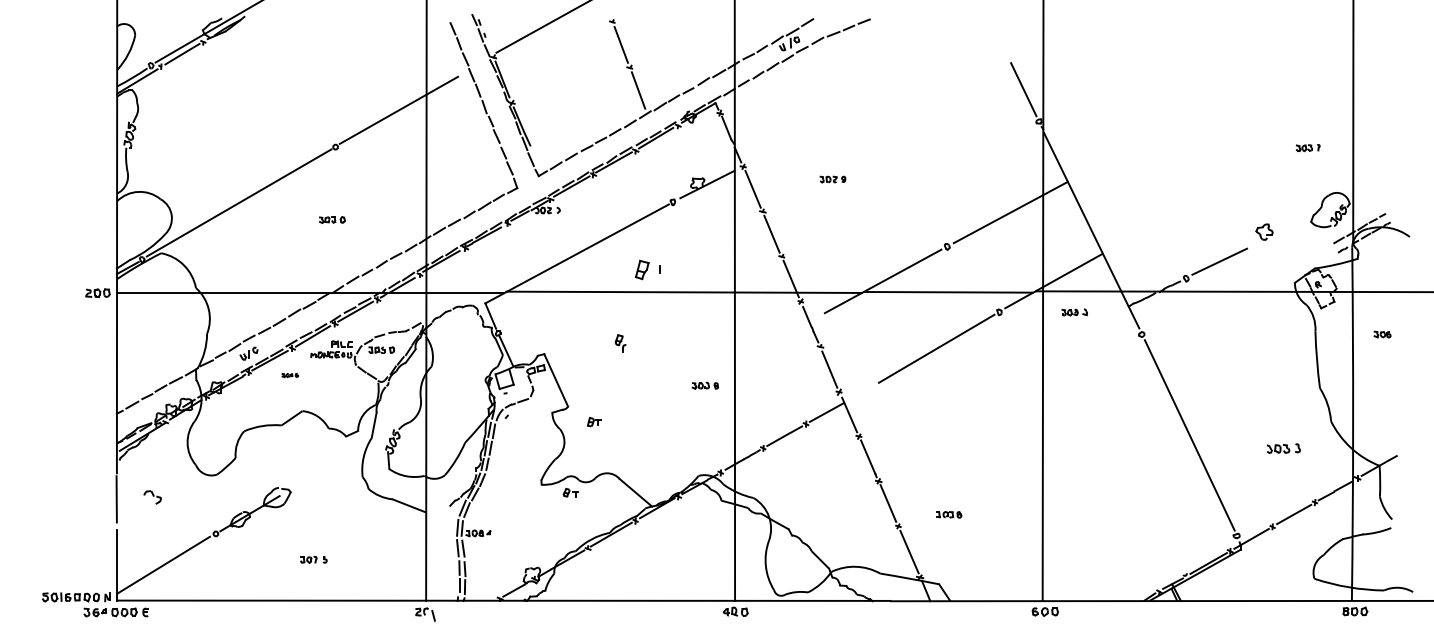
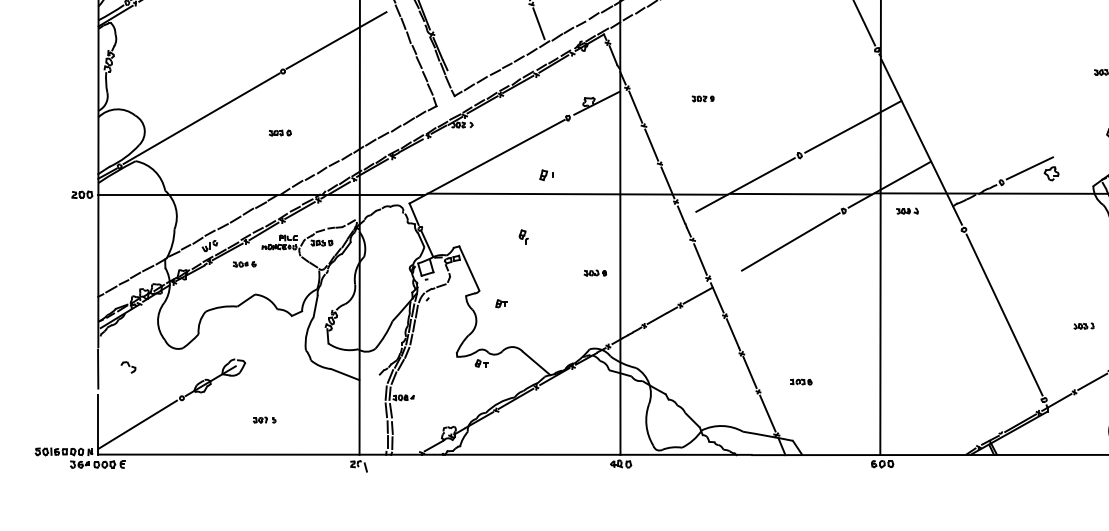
part: (1264, 231) -> (1051, 173), moved
part: (647, 269) -> (546, 174), size x0.62
part: (290, 375) -> (244, 264), size x1.67
part: (1283, 448) -> (1083, 326), size x0.71

